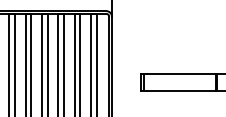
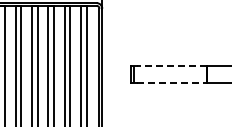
line: (181, 73) -> (171, 65), solid -> dashed
line: (181, 90) -> (171, 82), solid -> dashed

